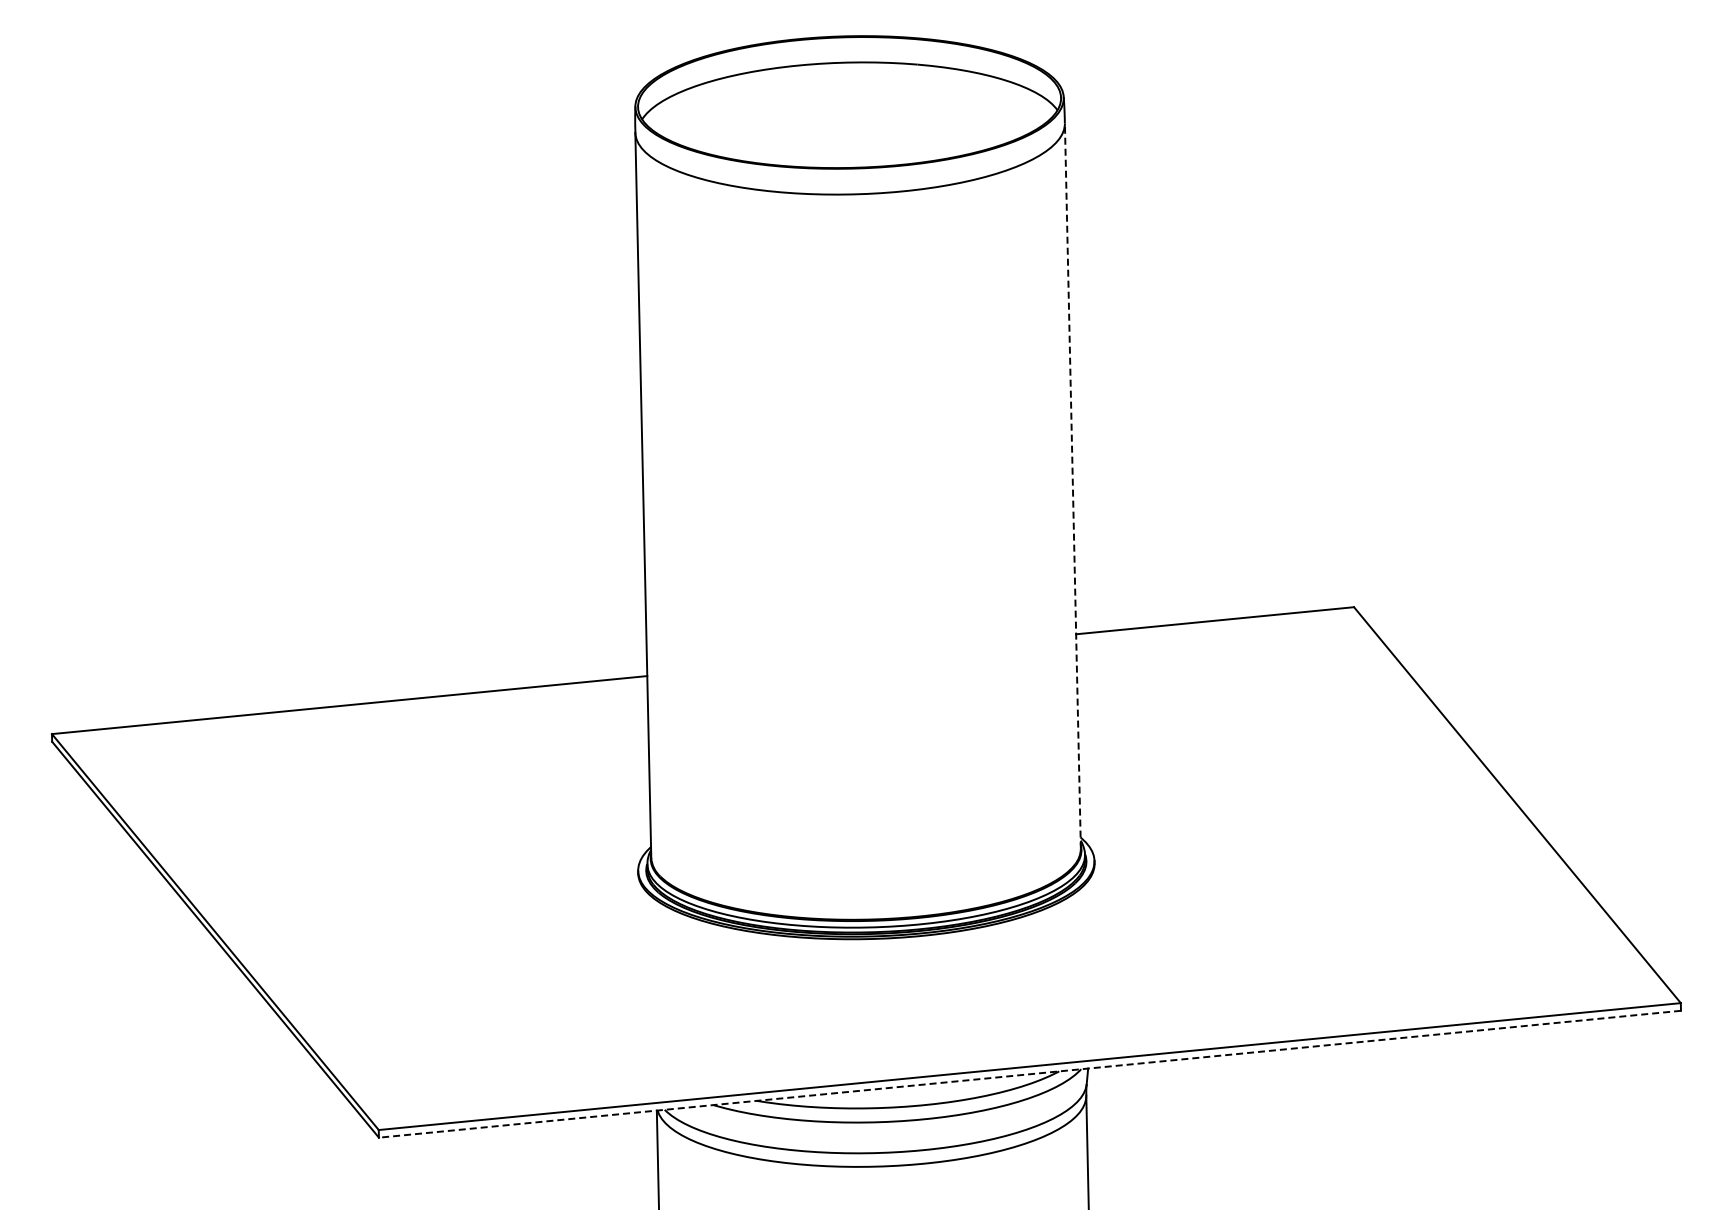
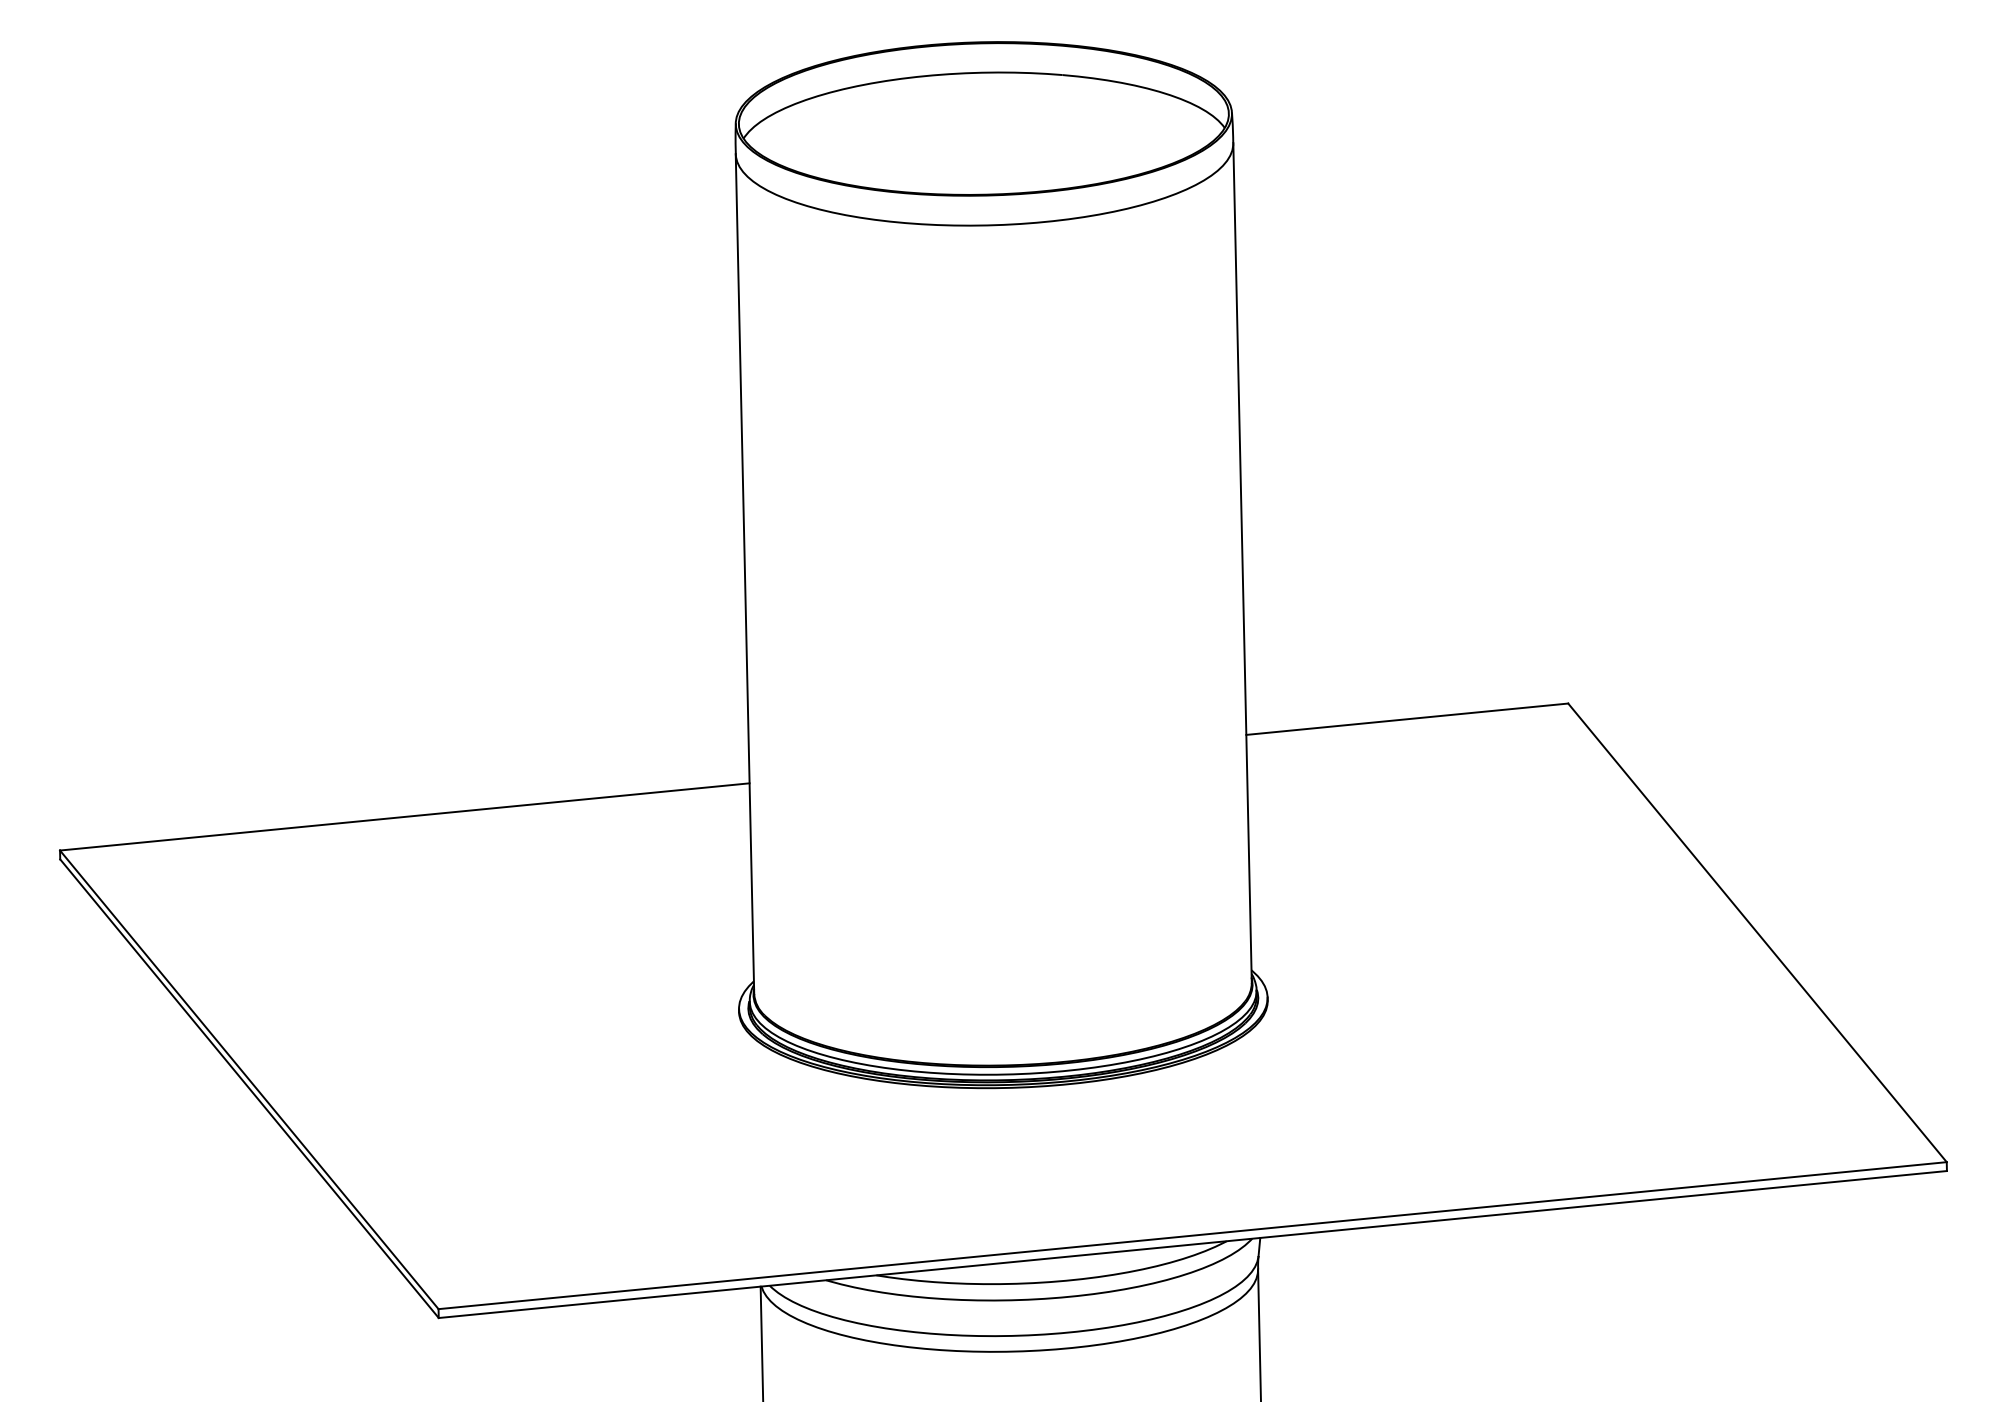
line: (1072, 485) -> (1242, 562), dashed -> solid
line: (1029, 1074) -> (1192, 1244), dashed -> solid

